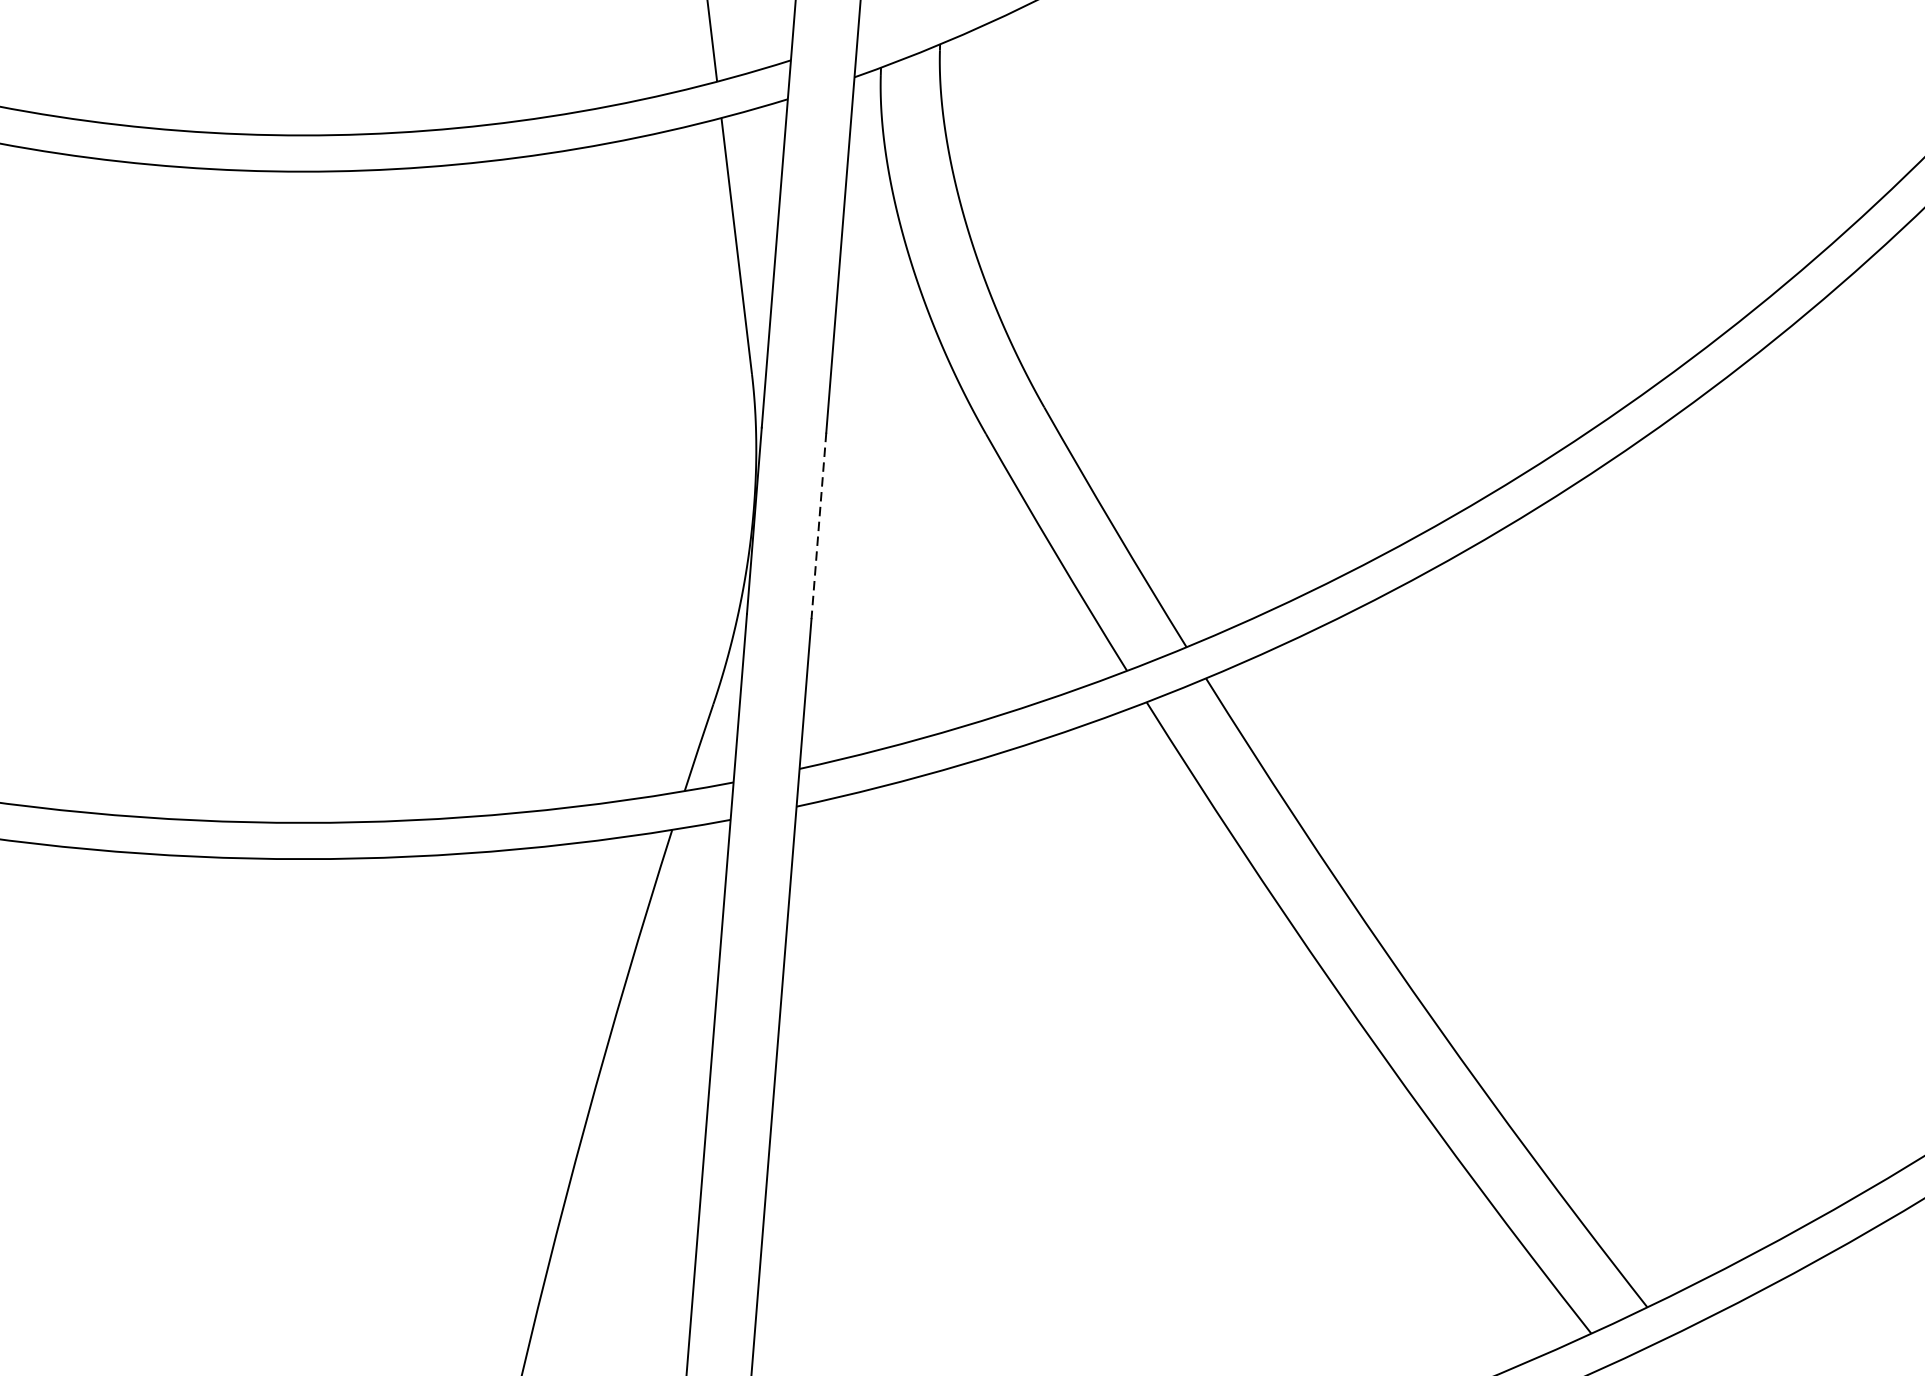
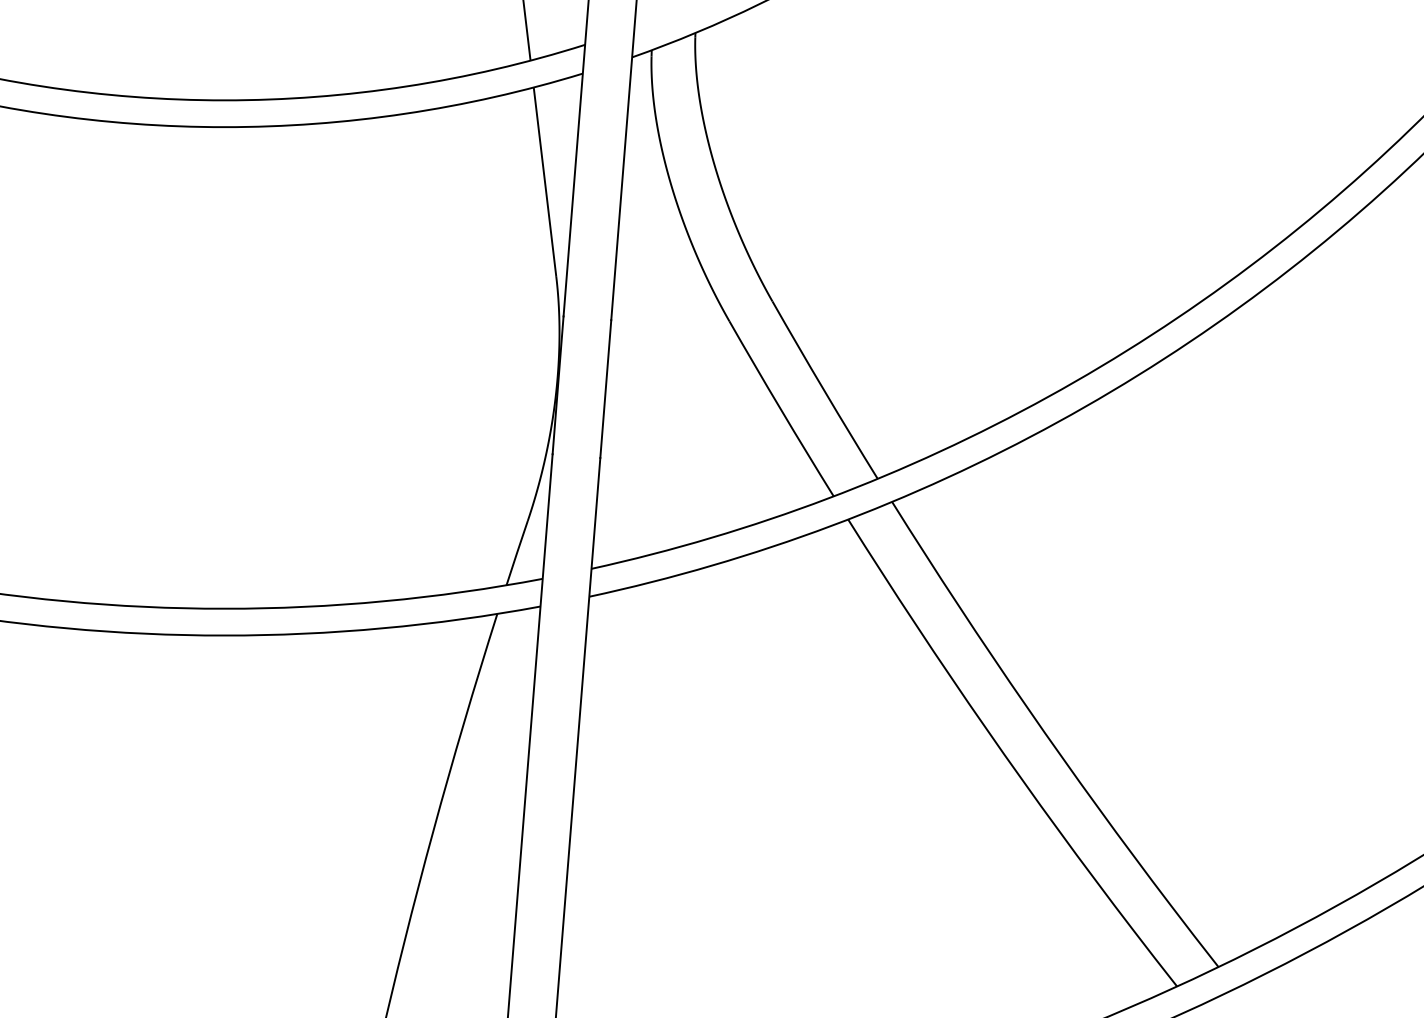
line: (818, 526) -> (605, 389), dashed -> solid

